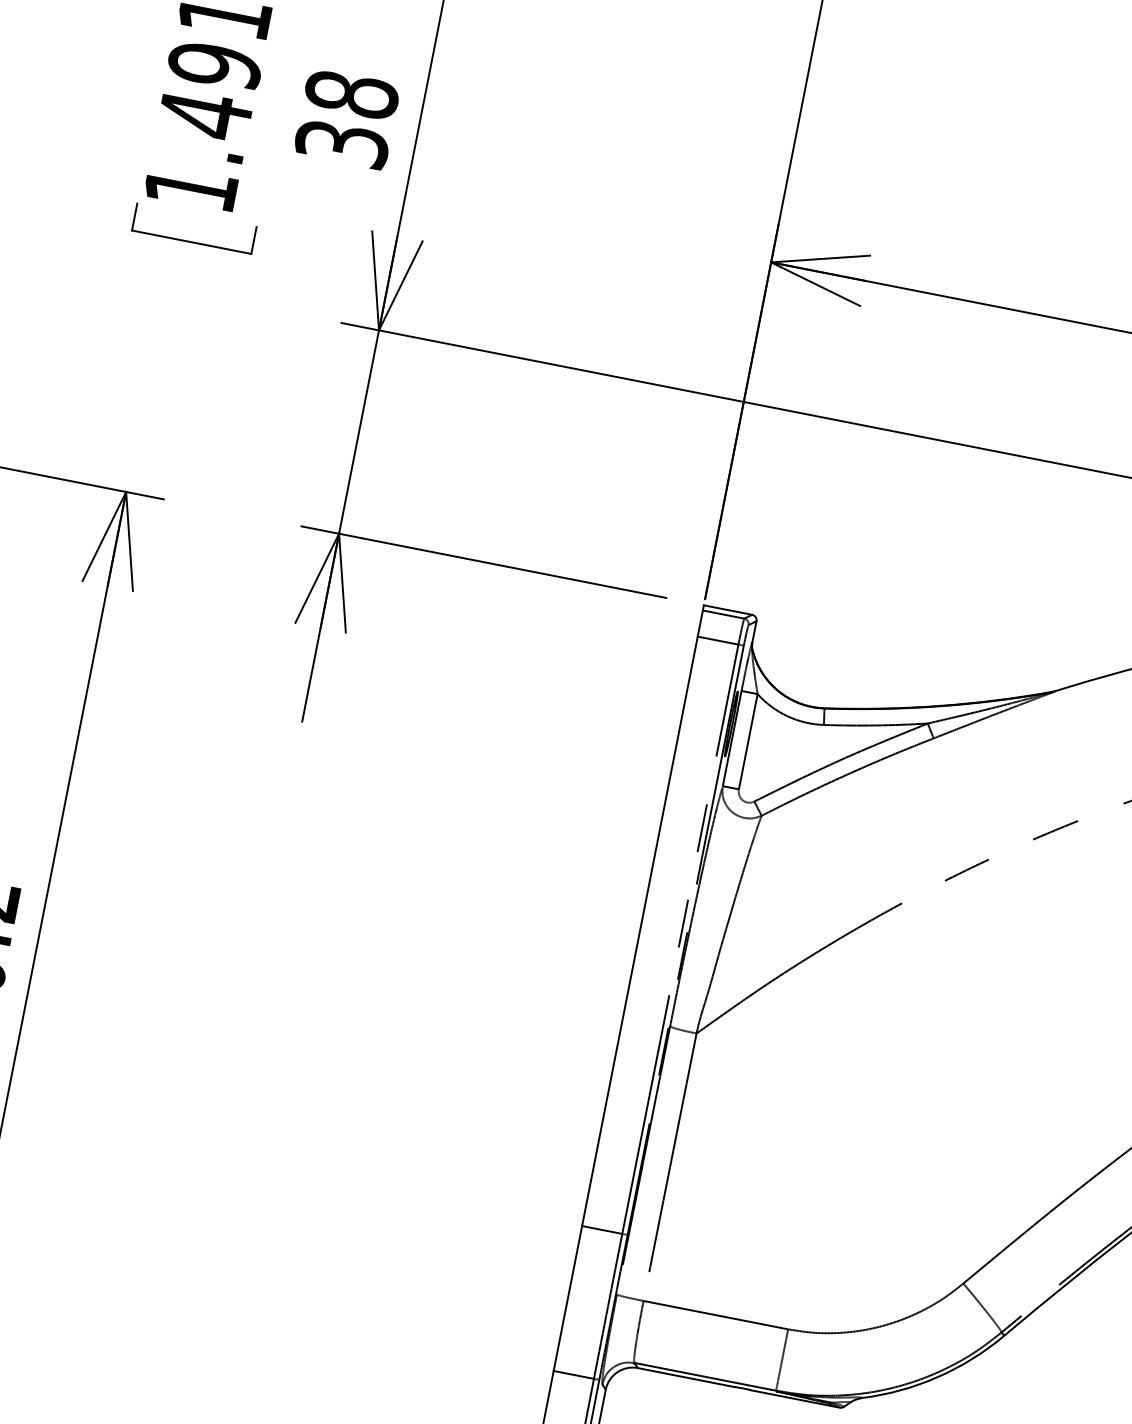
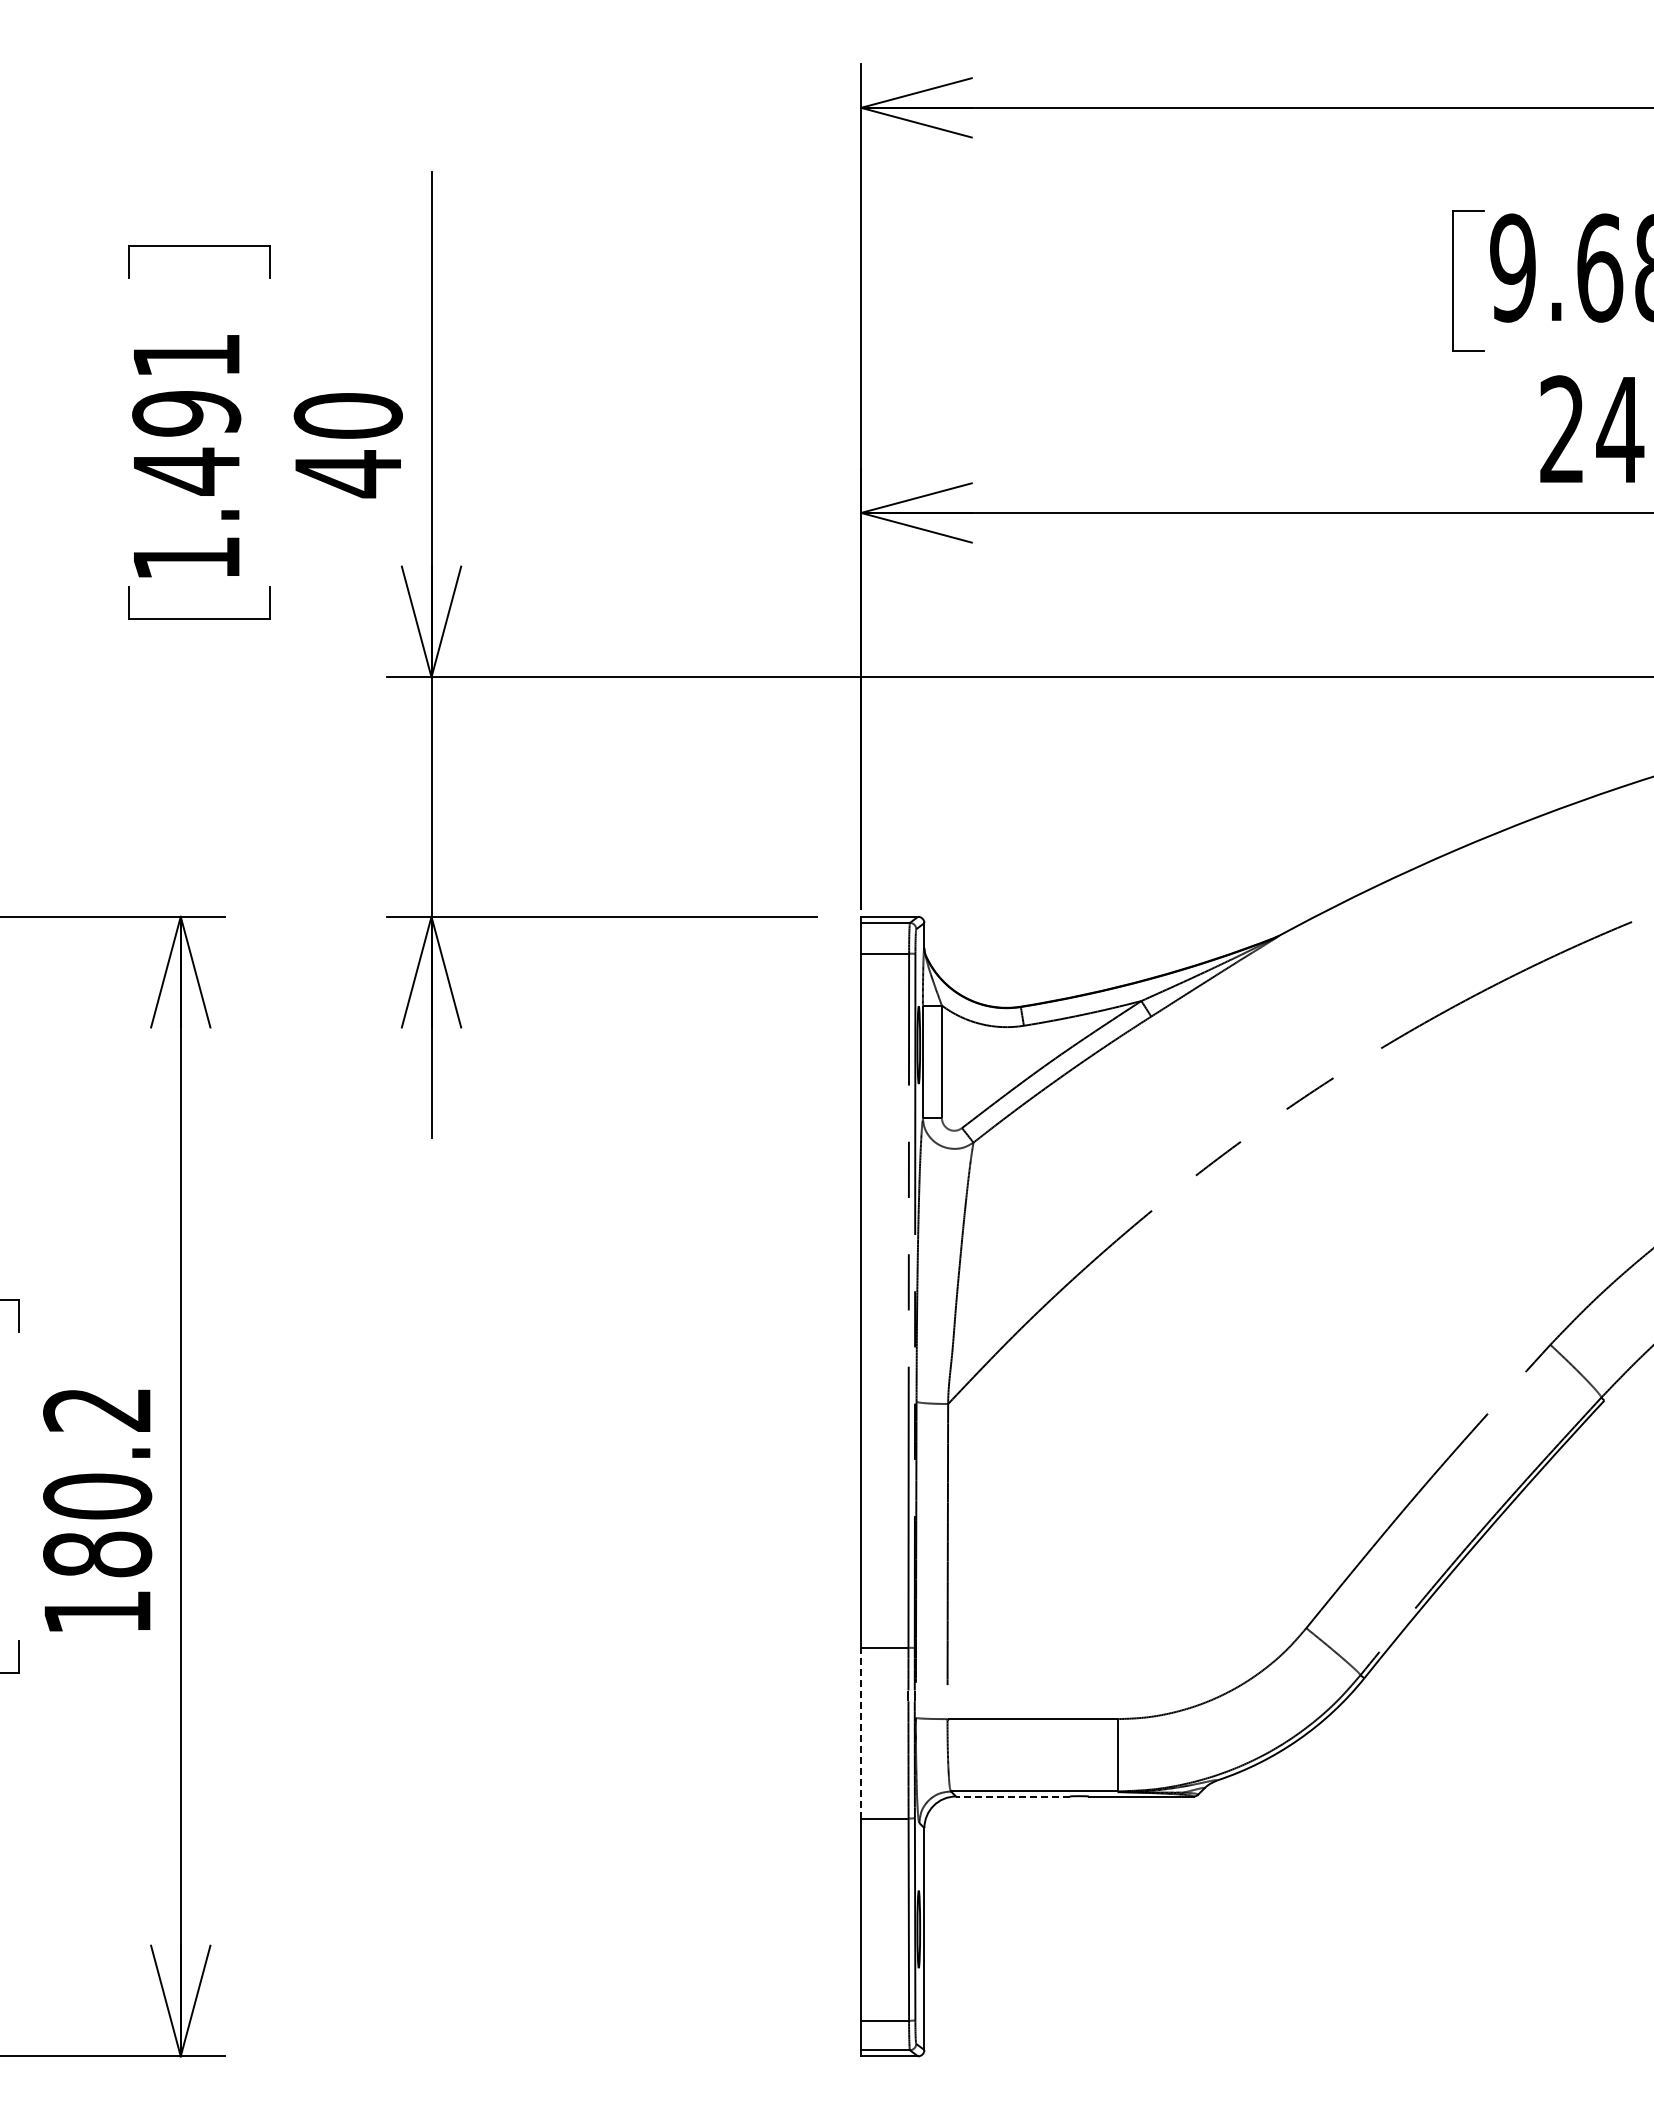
text: (346, 119) -> (347, 445), 38 -> 40
line: (568, 1297) -> (861, 1732), solid -> dashed
line: (685, 1377) -> (1012, 1796), solid -> dashed

